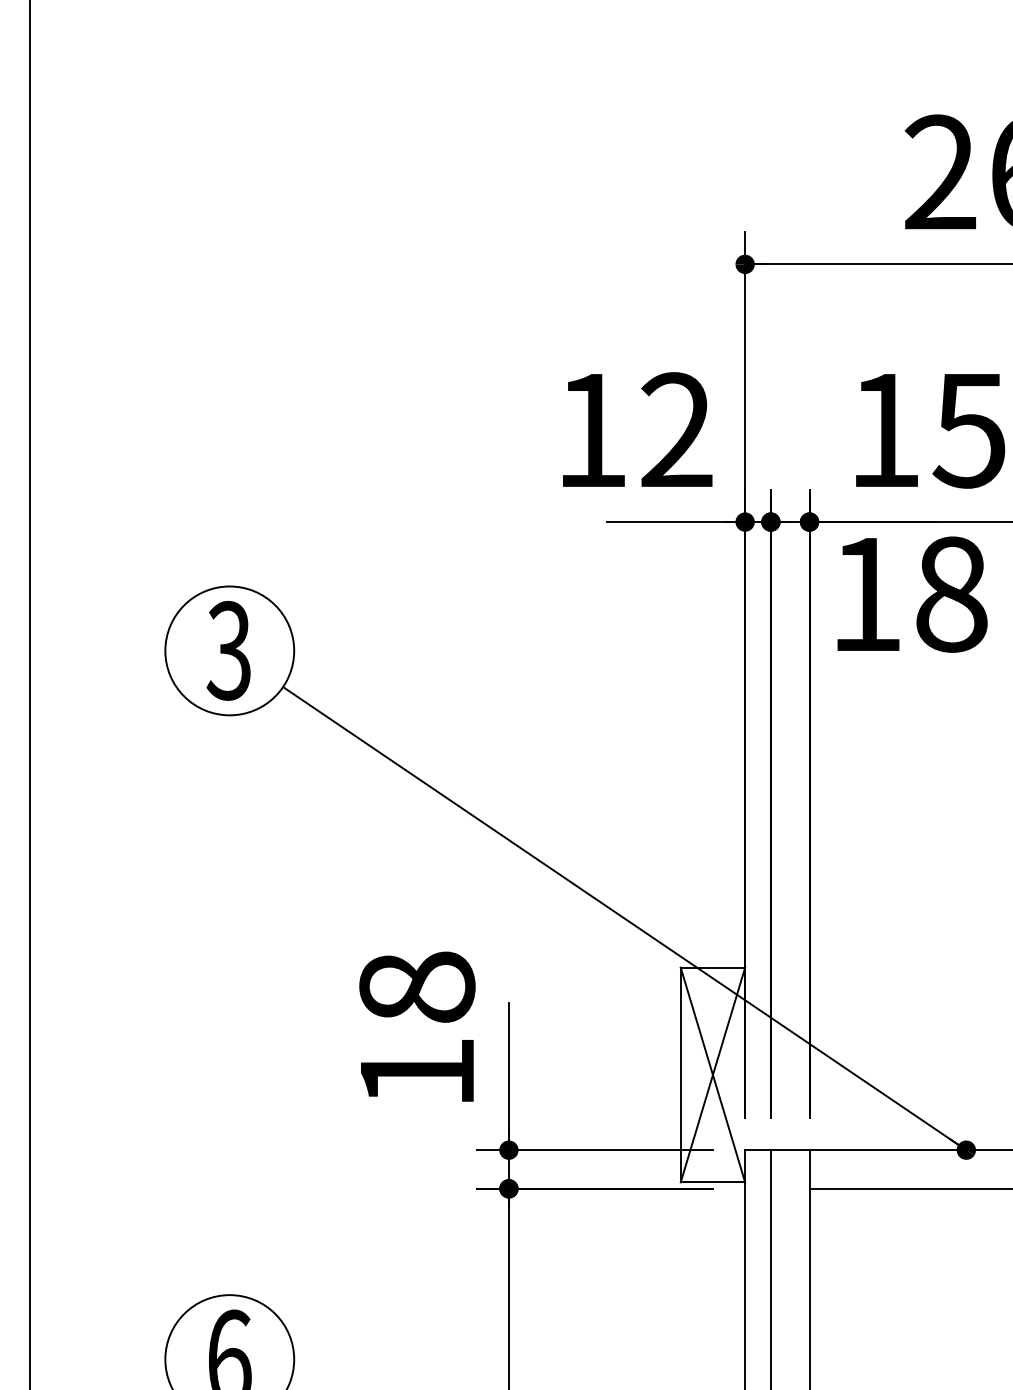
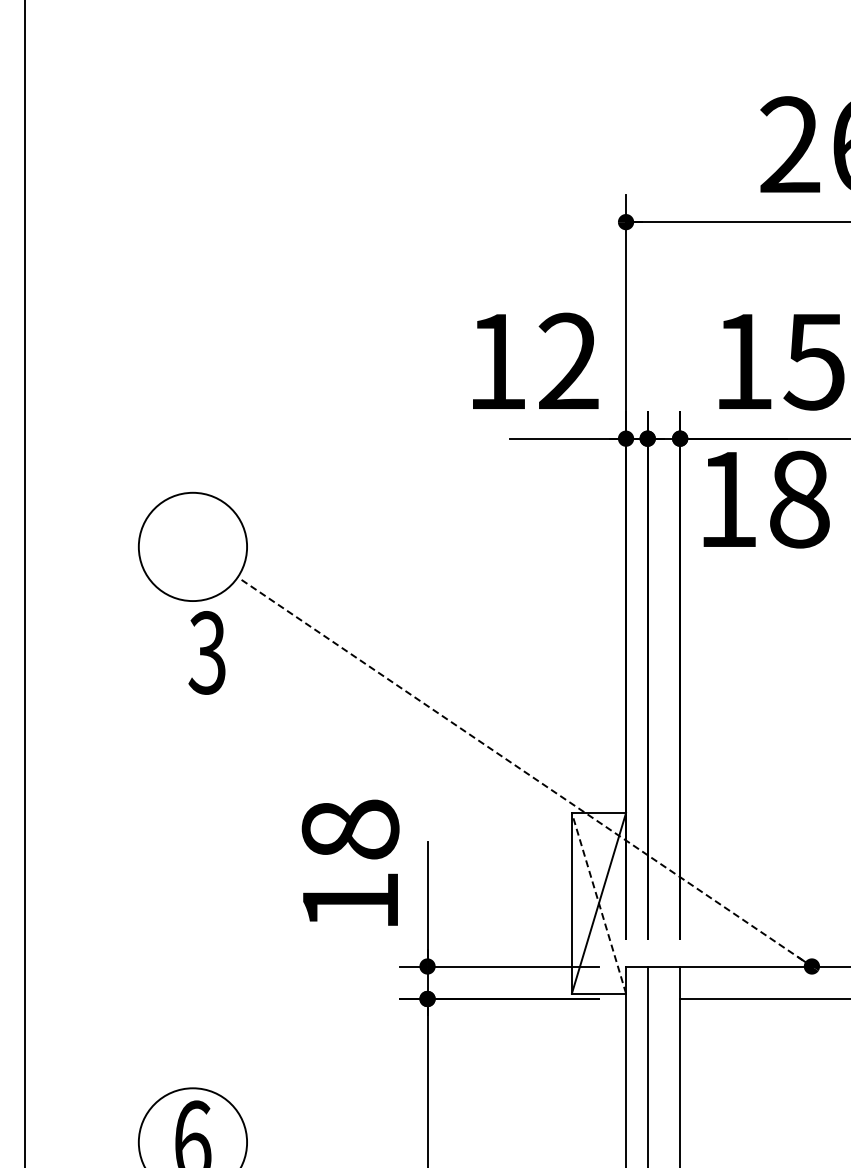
text: (228, 650) -> (206, 652), moved
line: (624, 918) -> (524, 771), solid -> dashed
line: (712, 1074) -> (598, 902), solid -> dashed

